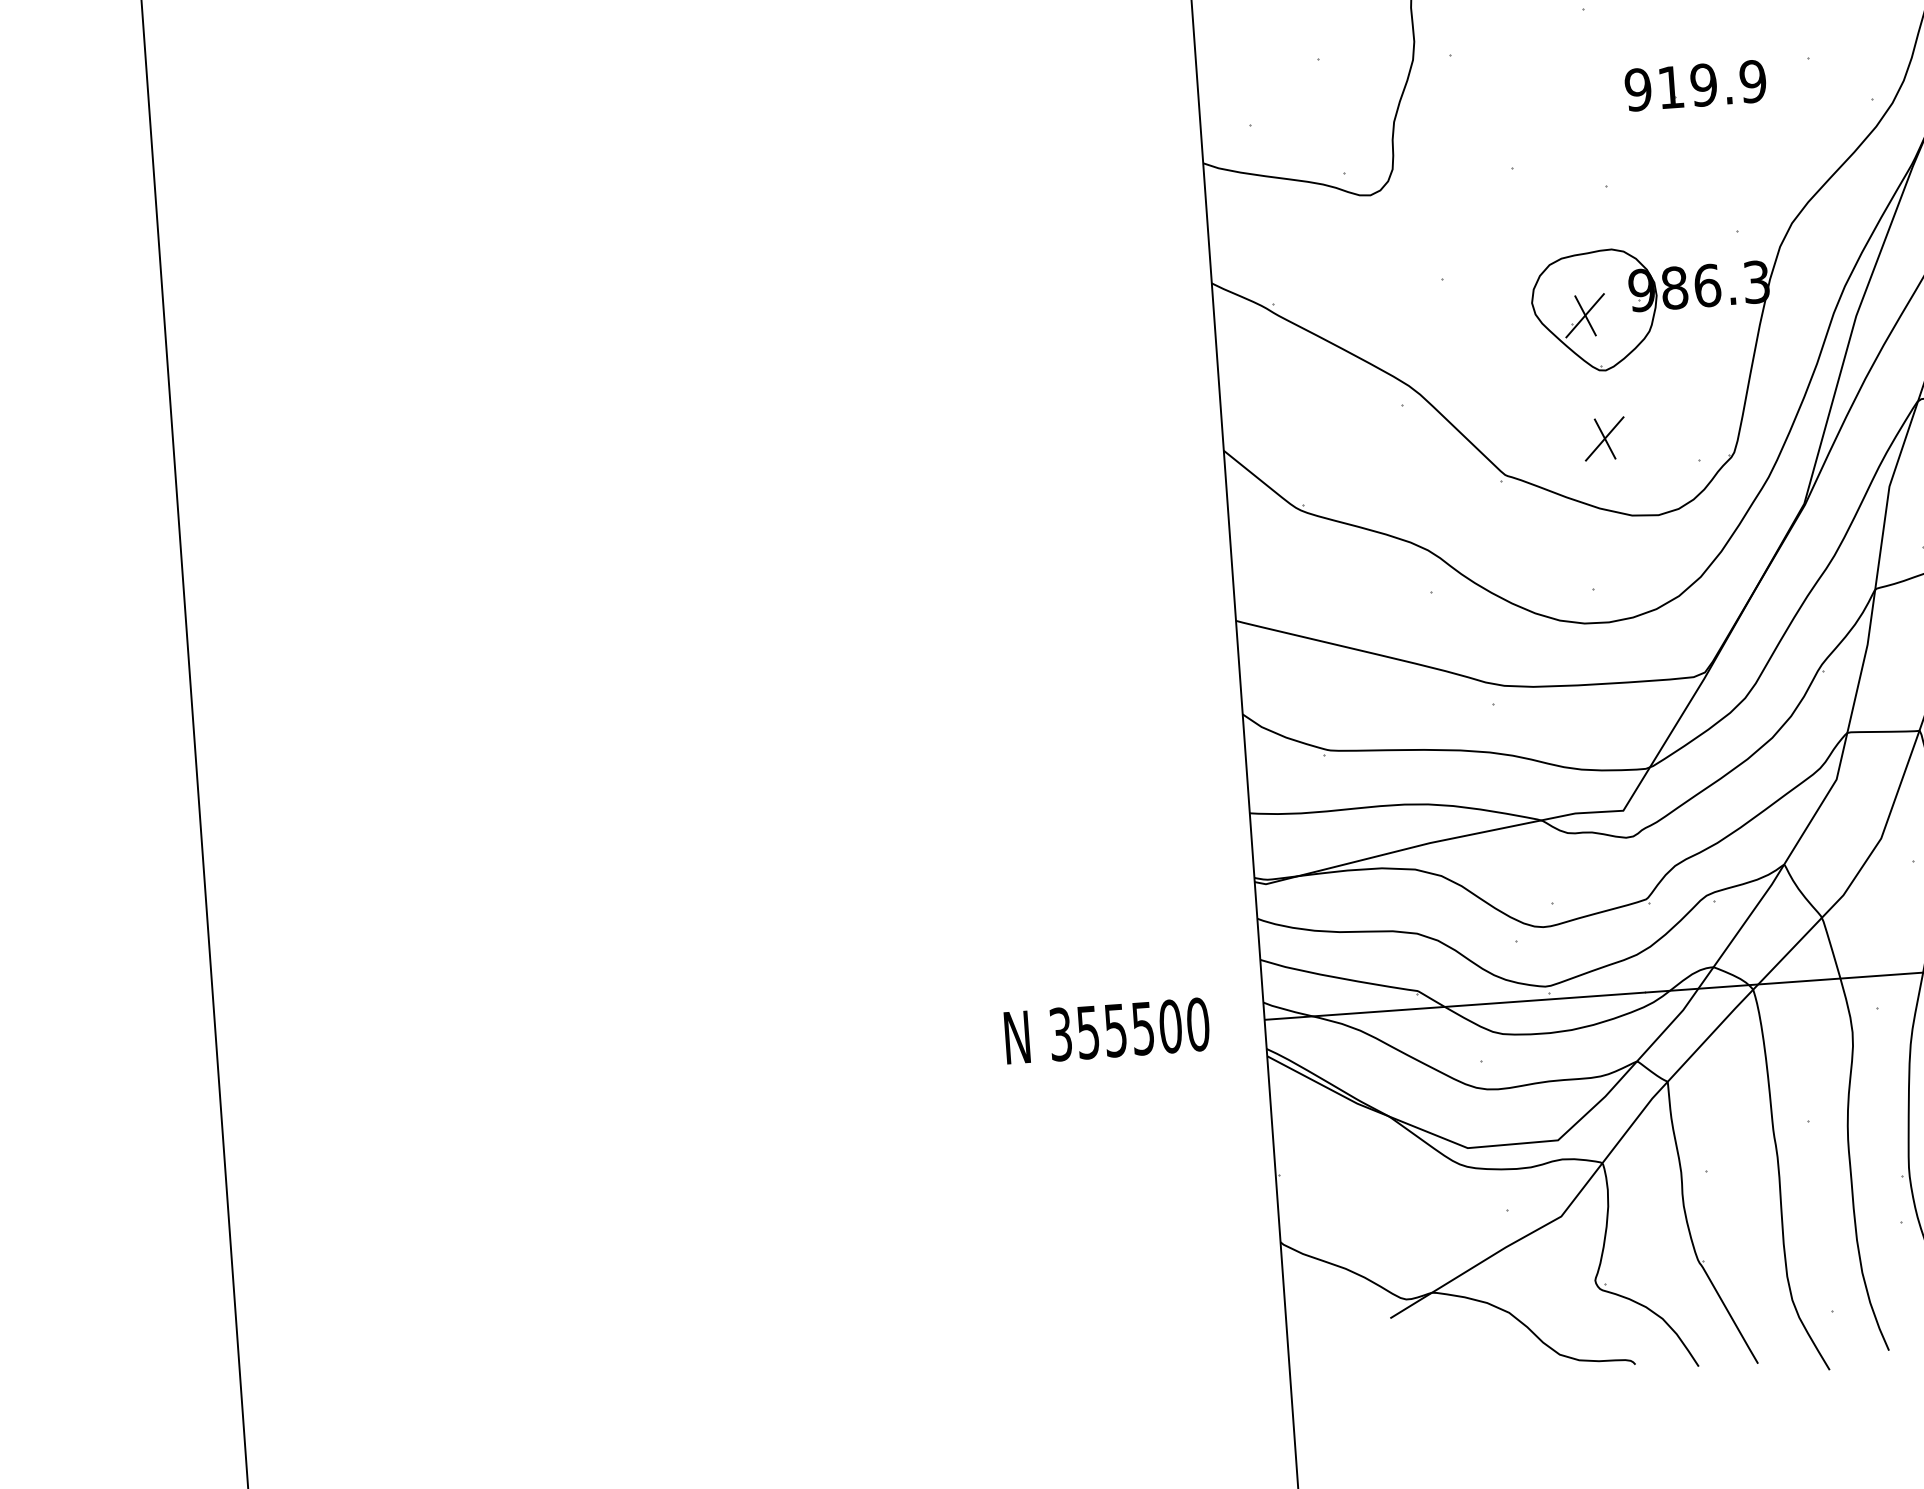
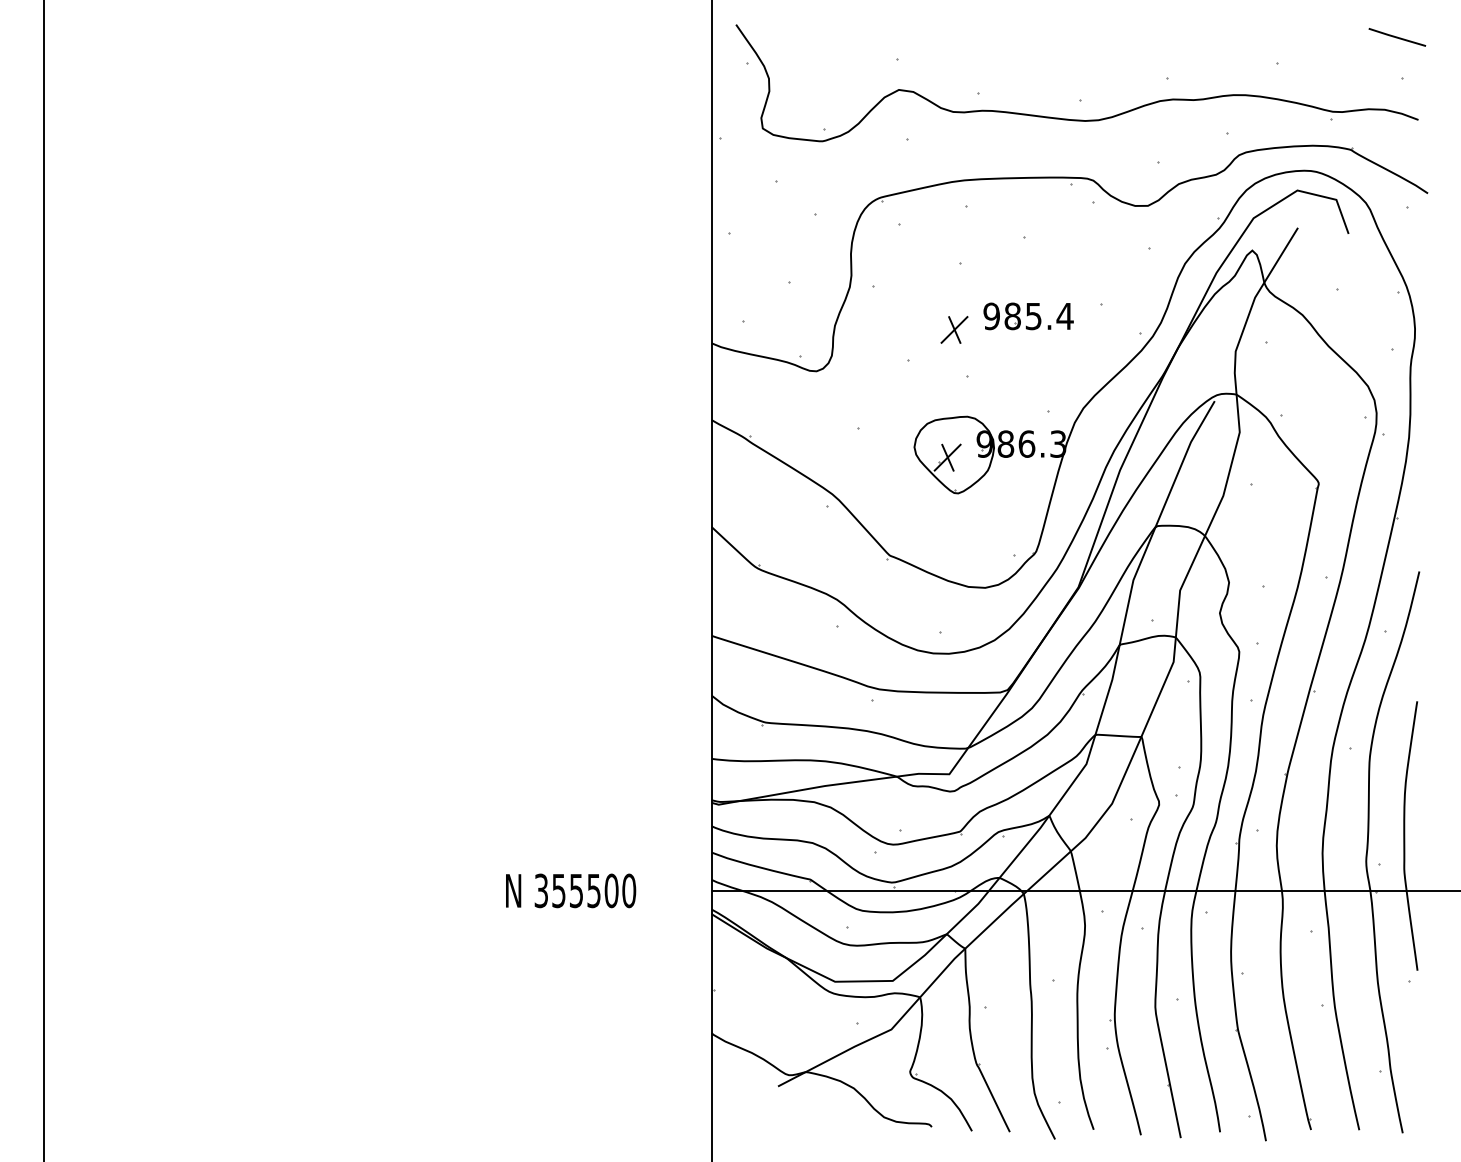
text: (1711, 84) -> (1038, 316), 919.9 -> 985.4
part: (1604, 438) -> (954, 329), moved
text: (1107, 1030) -> (571, 890), moved

